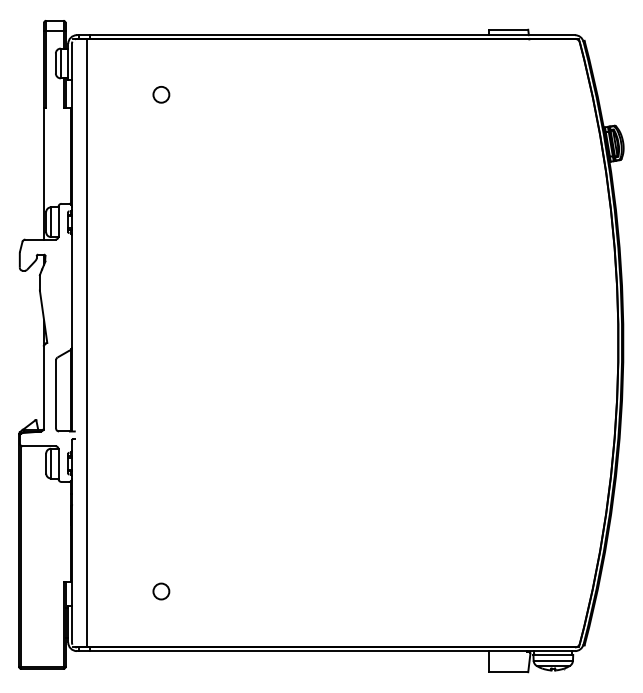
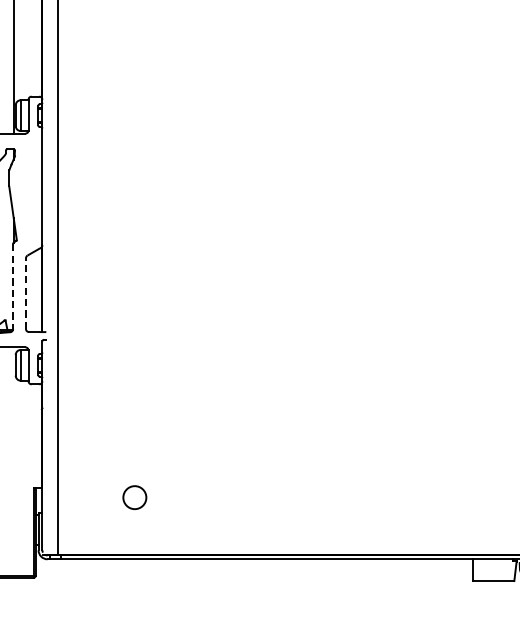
line: (43, 388) -> (12, 287), solid -> dashed
line: (56, 393) -> (26, 292), solid -> dashed
circle: (161, 591) -> (135, 497), size x1.4

